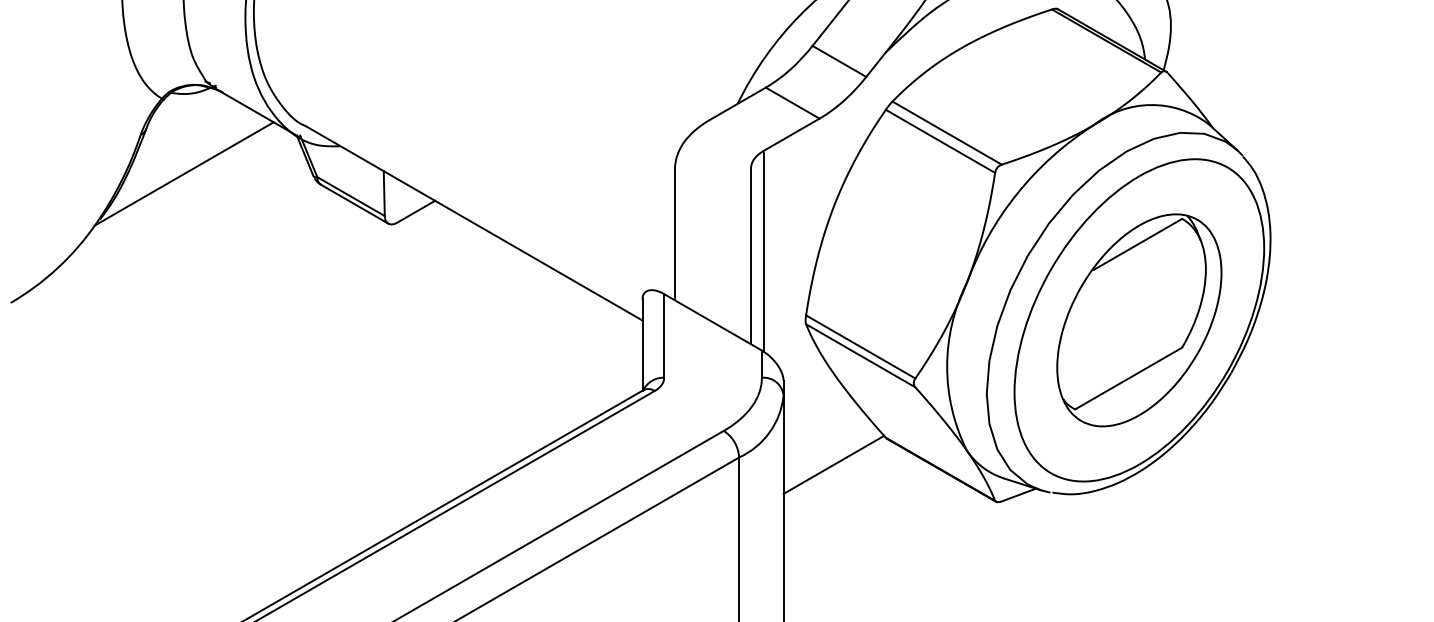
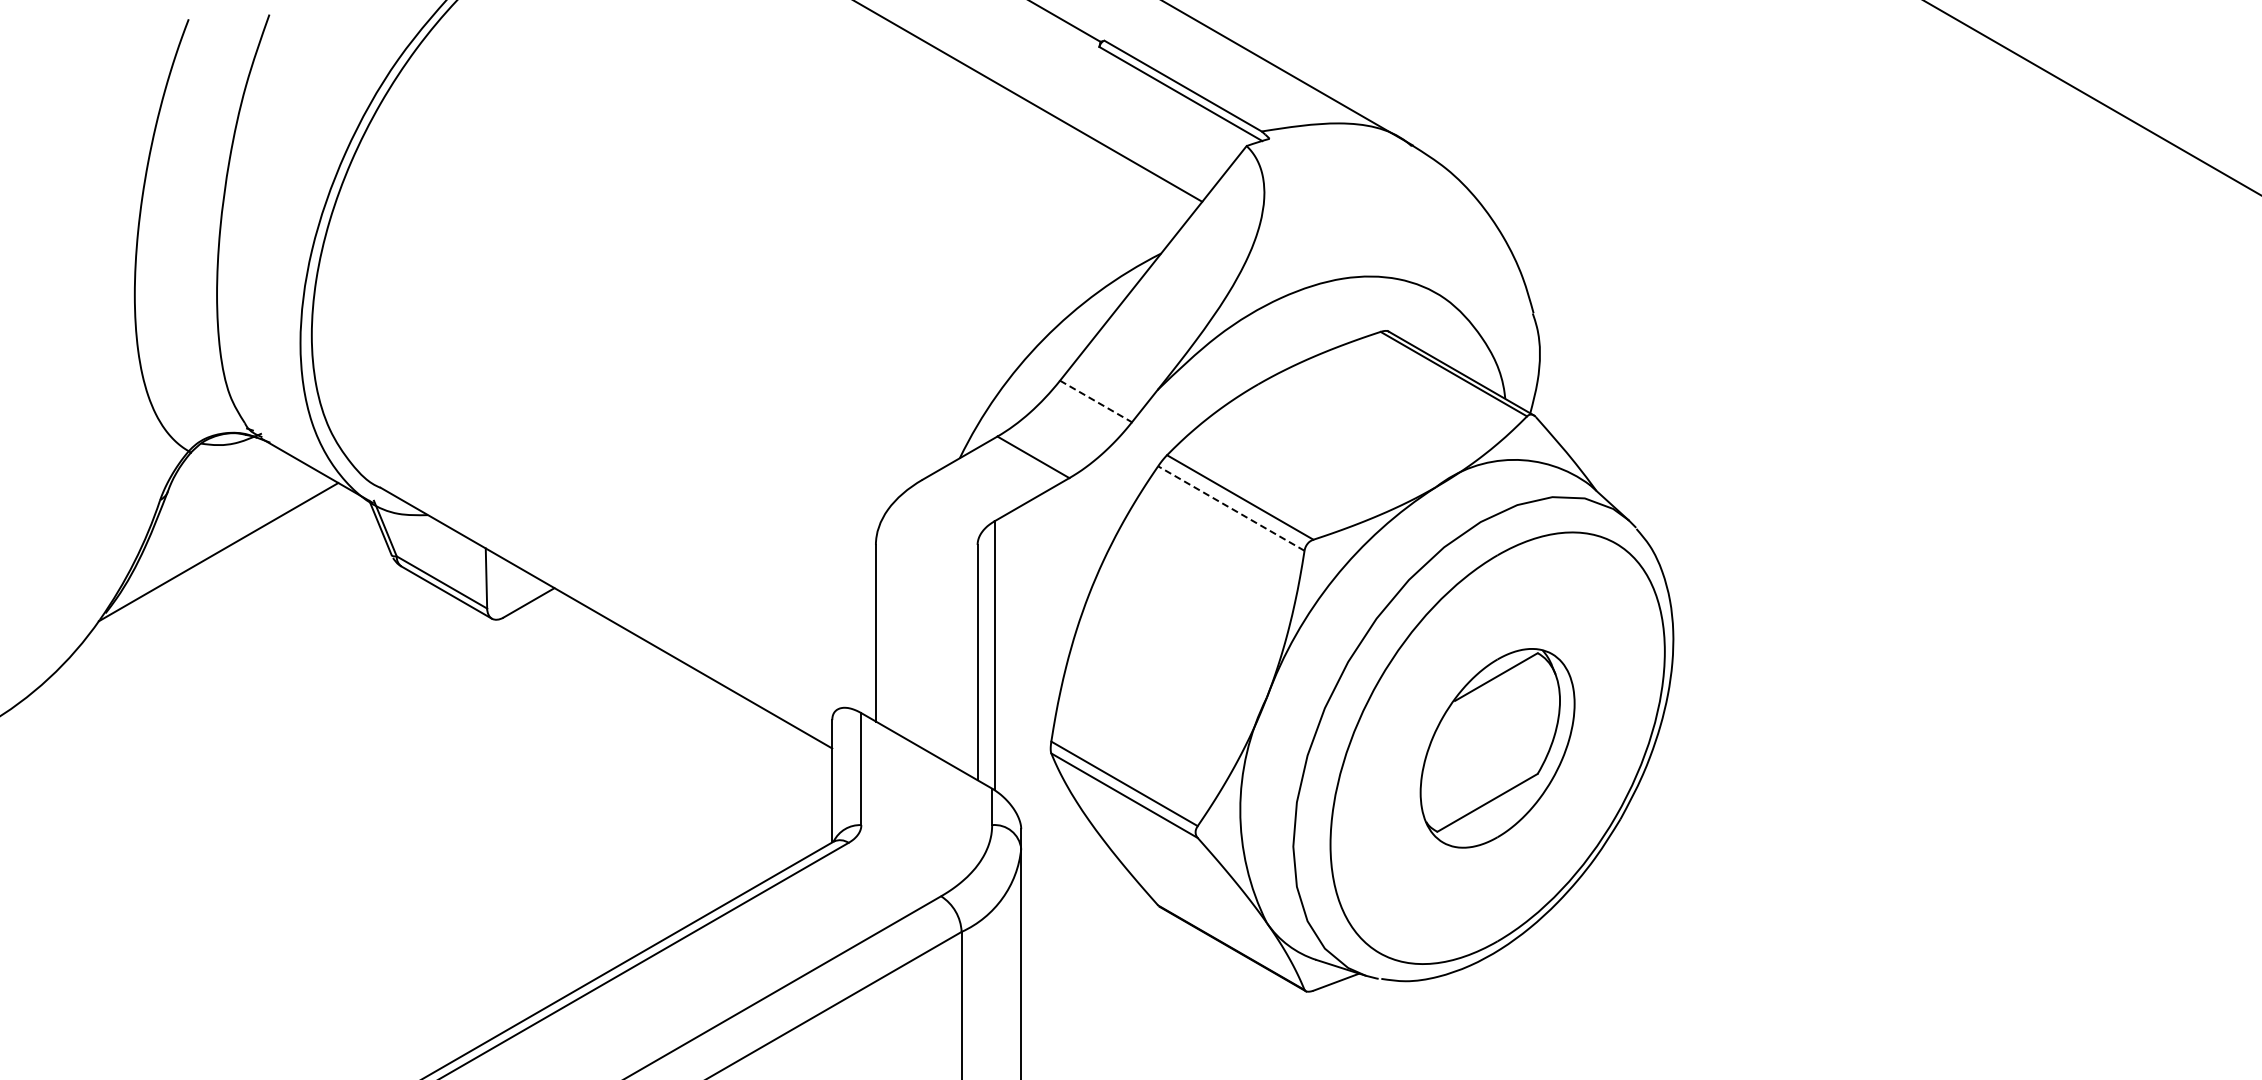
line: (839, 61) -> (1096, 401), solid -> dashed
line: (940, 141) -> (1231, 508), solid -> dashed
part: (1139, 320) -> (1497, 748), size x0.7
line: (833, 464) -> (1088, 941), removed

